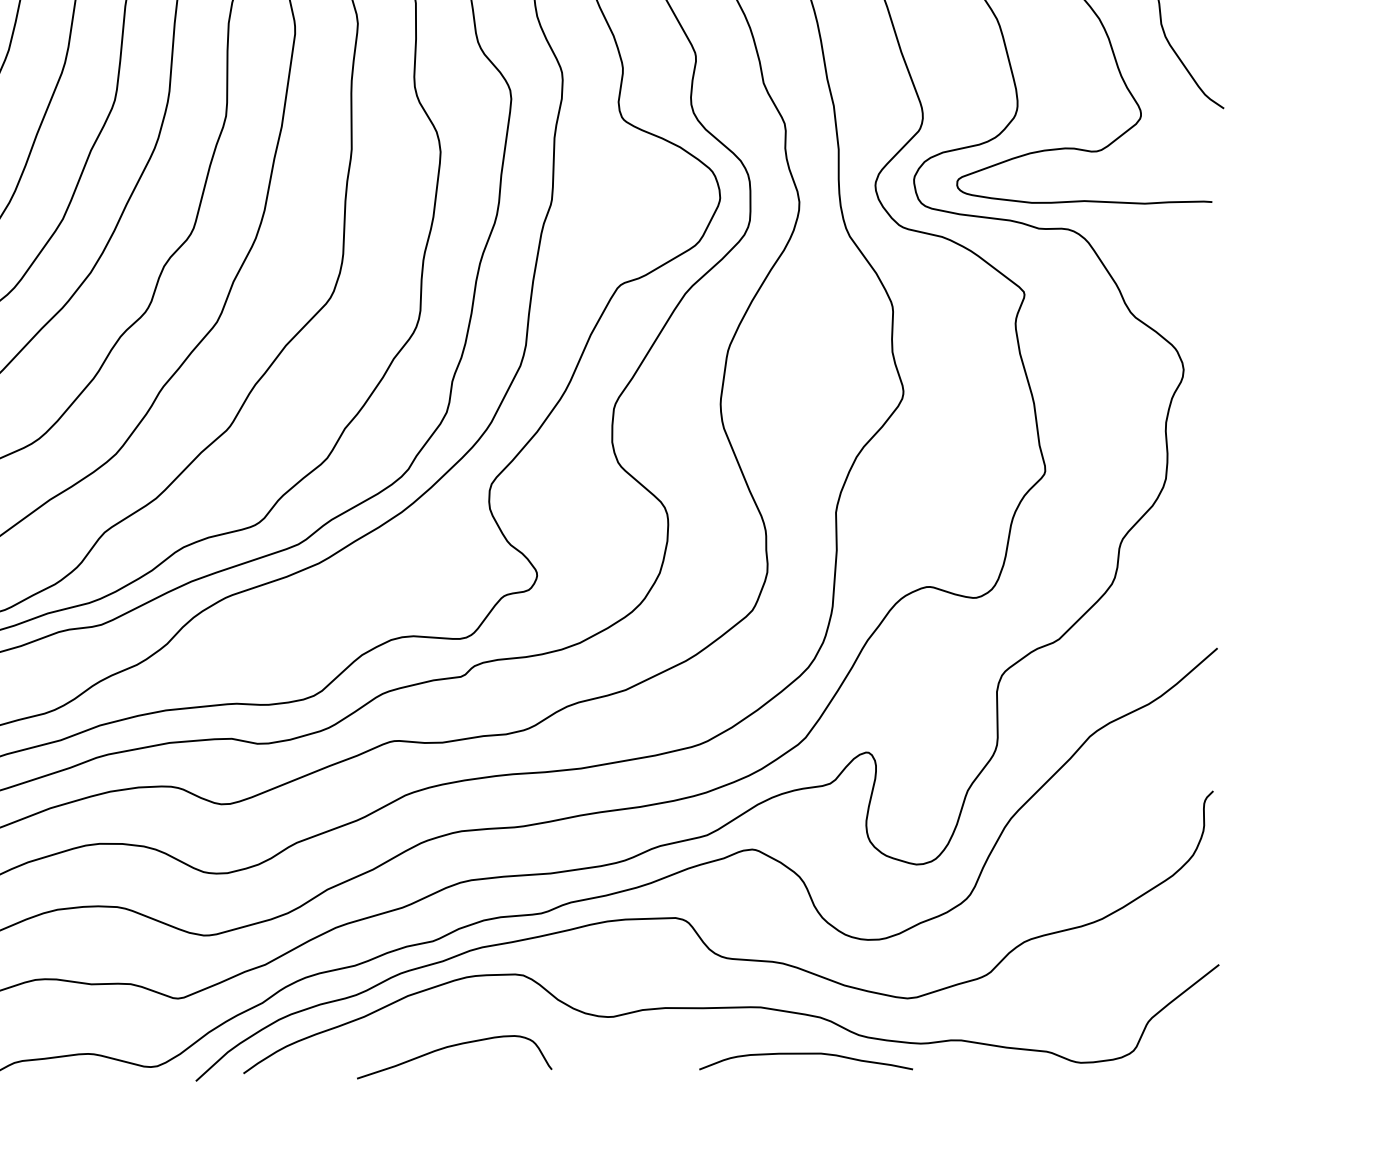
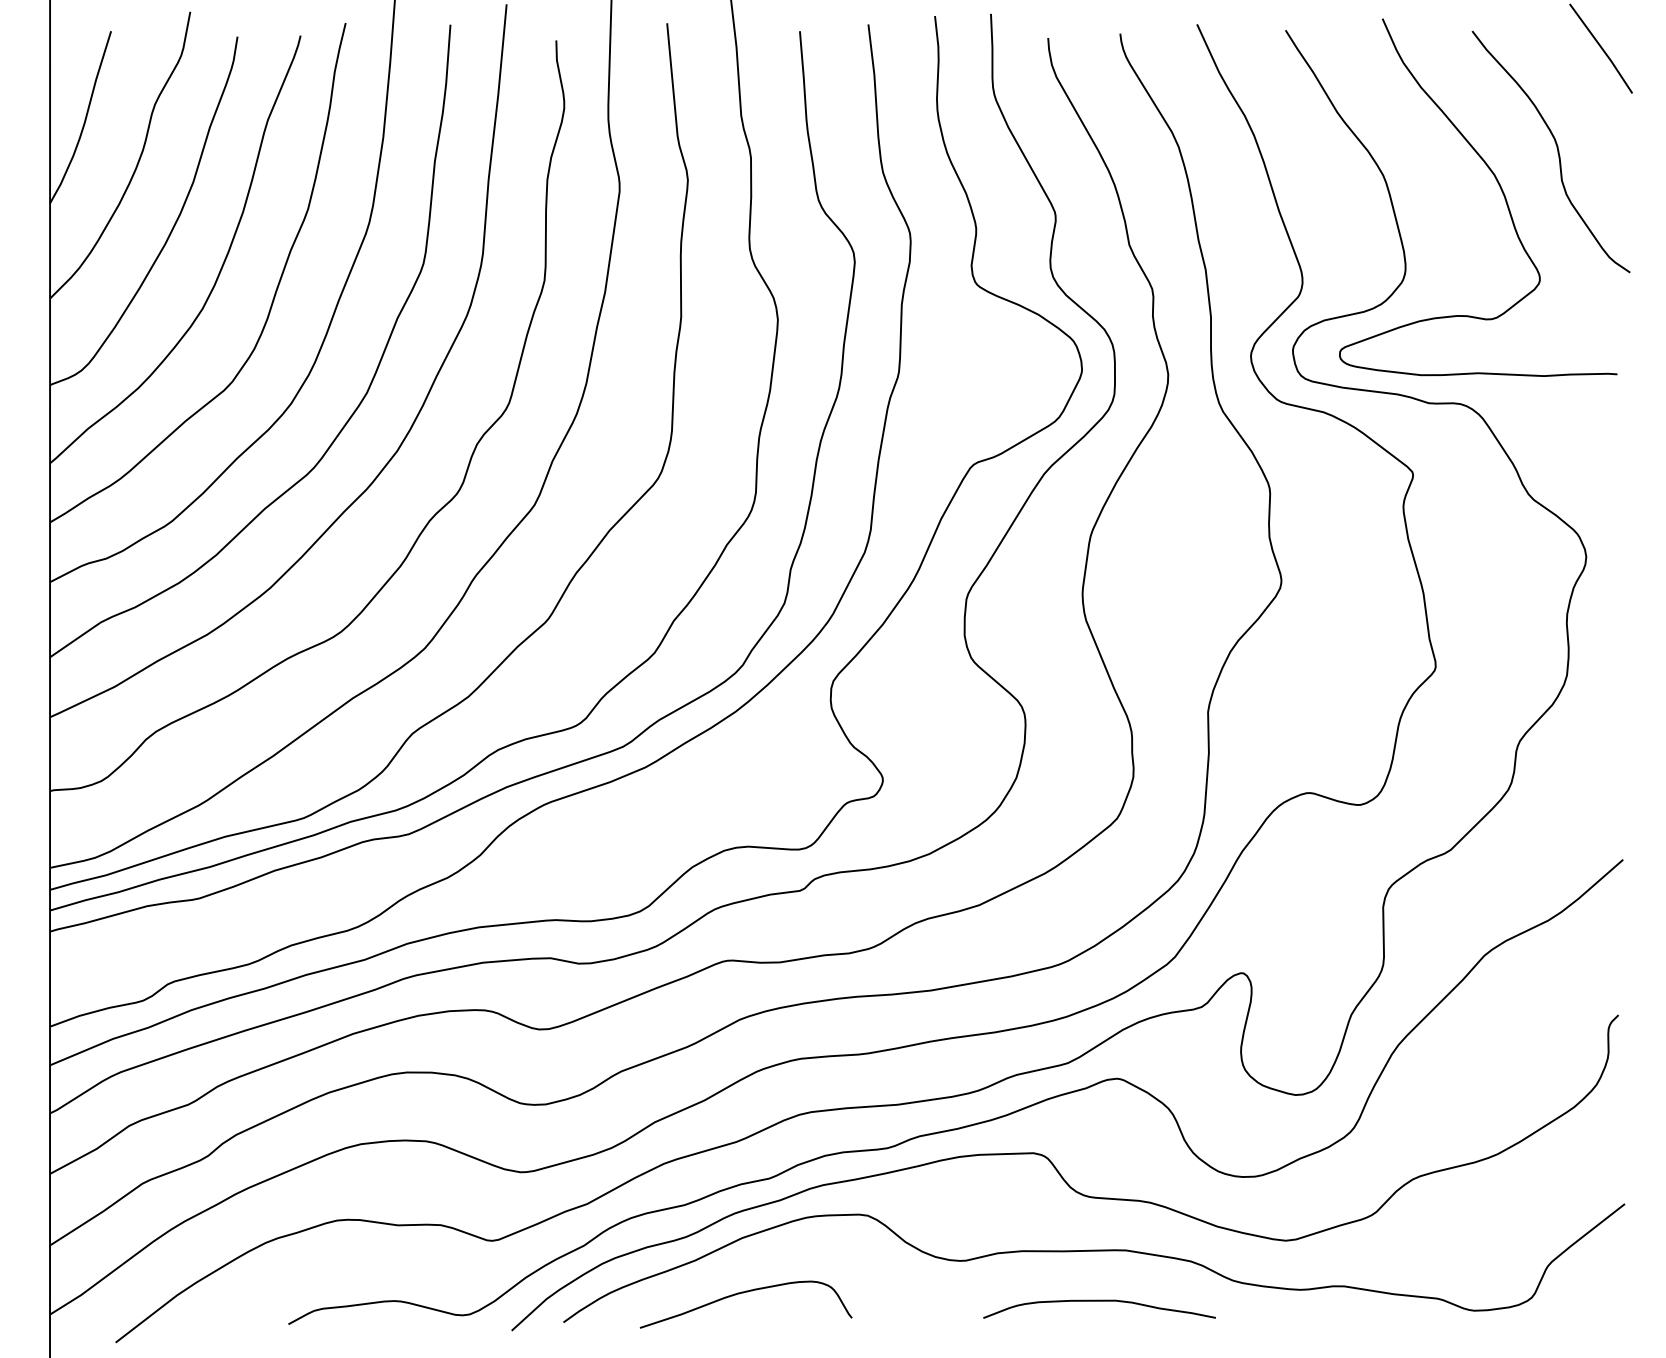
curve: (452, 1046) -> (743, 1293), moved
curve: (806, 1054) -> (1099, 1301), moved

